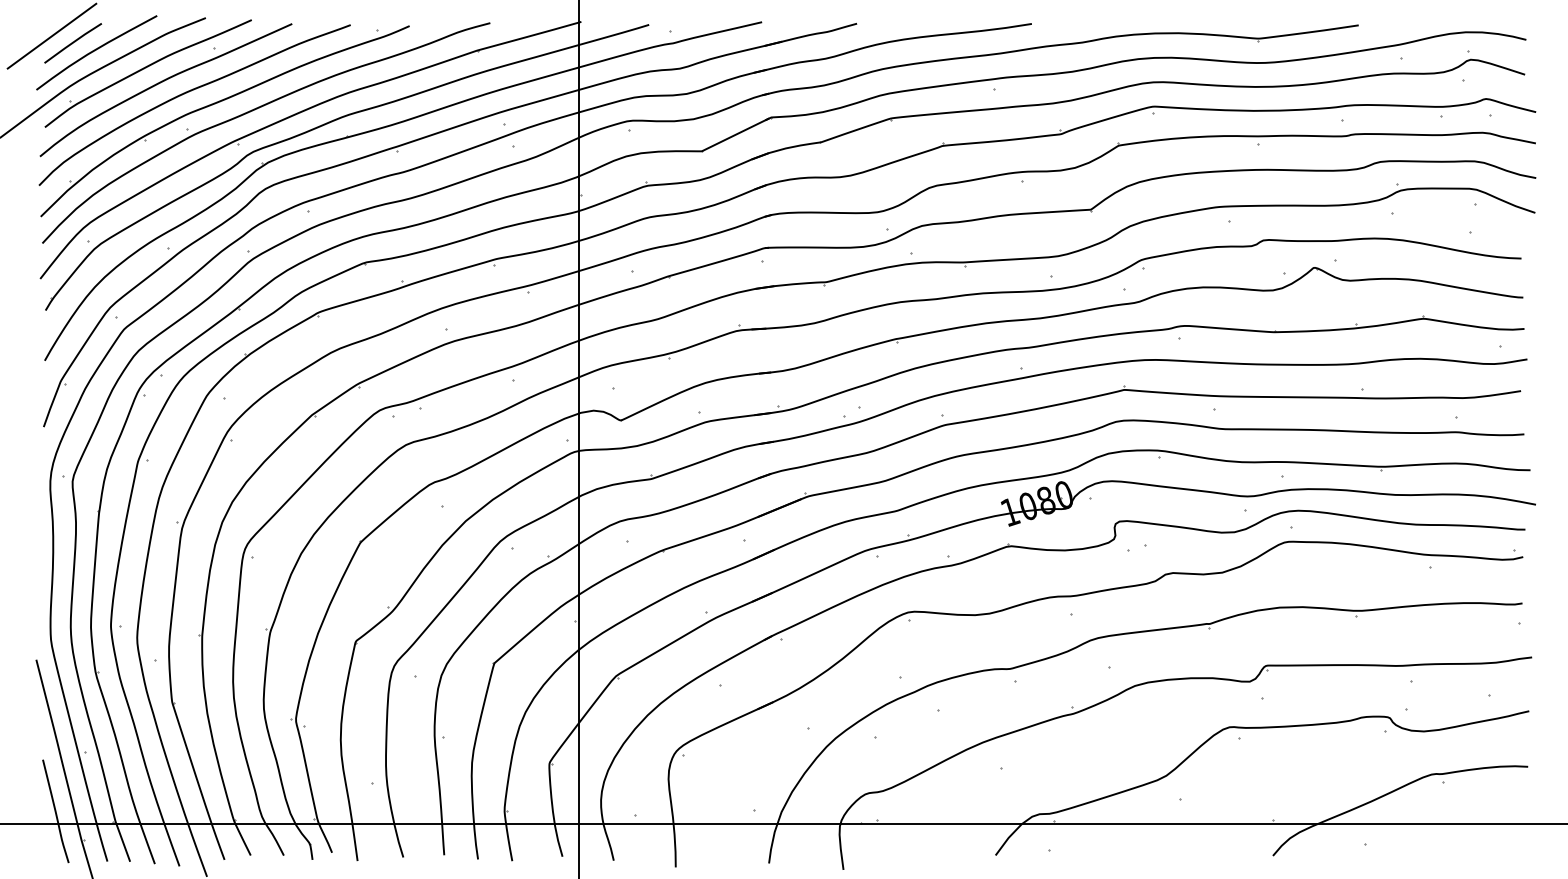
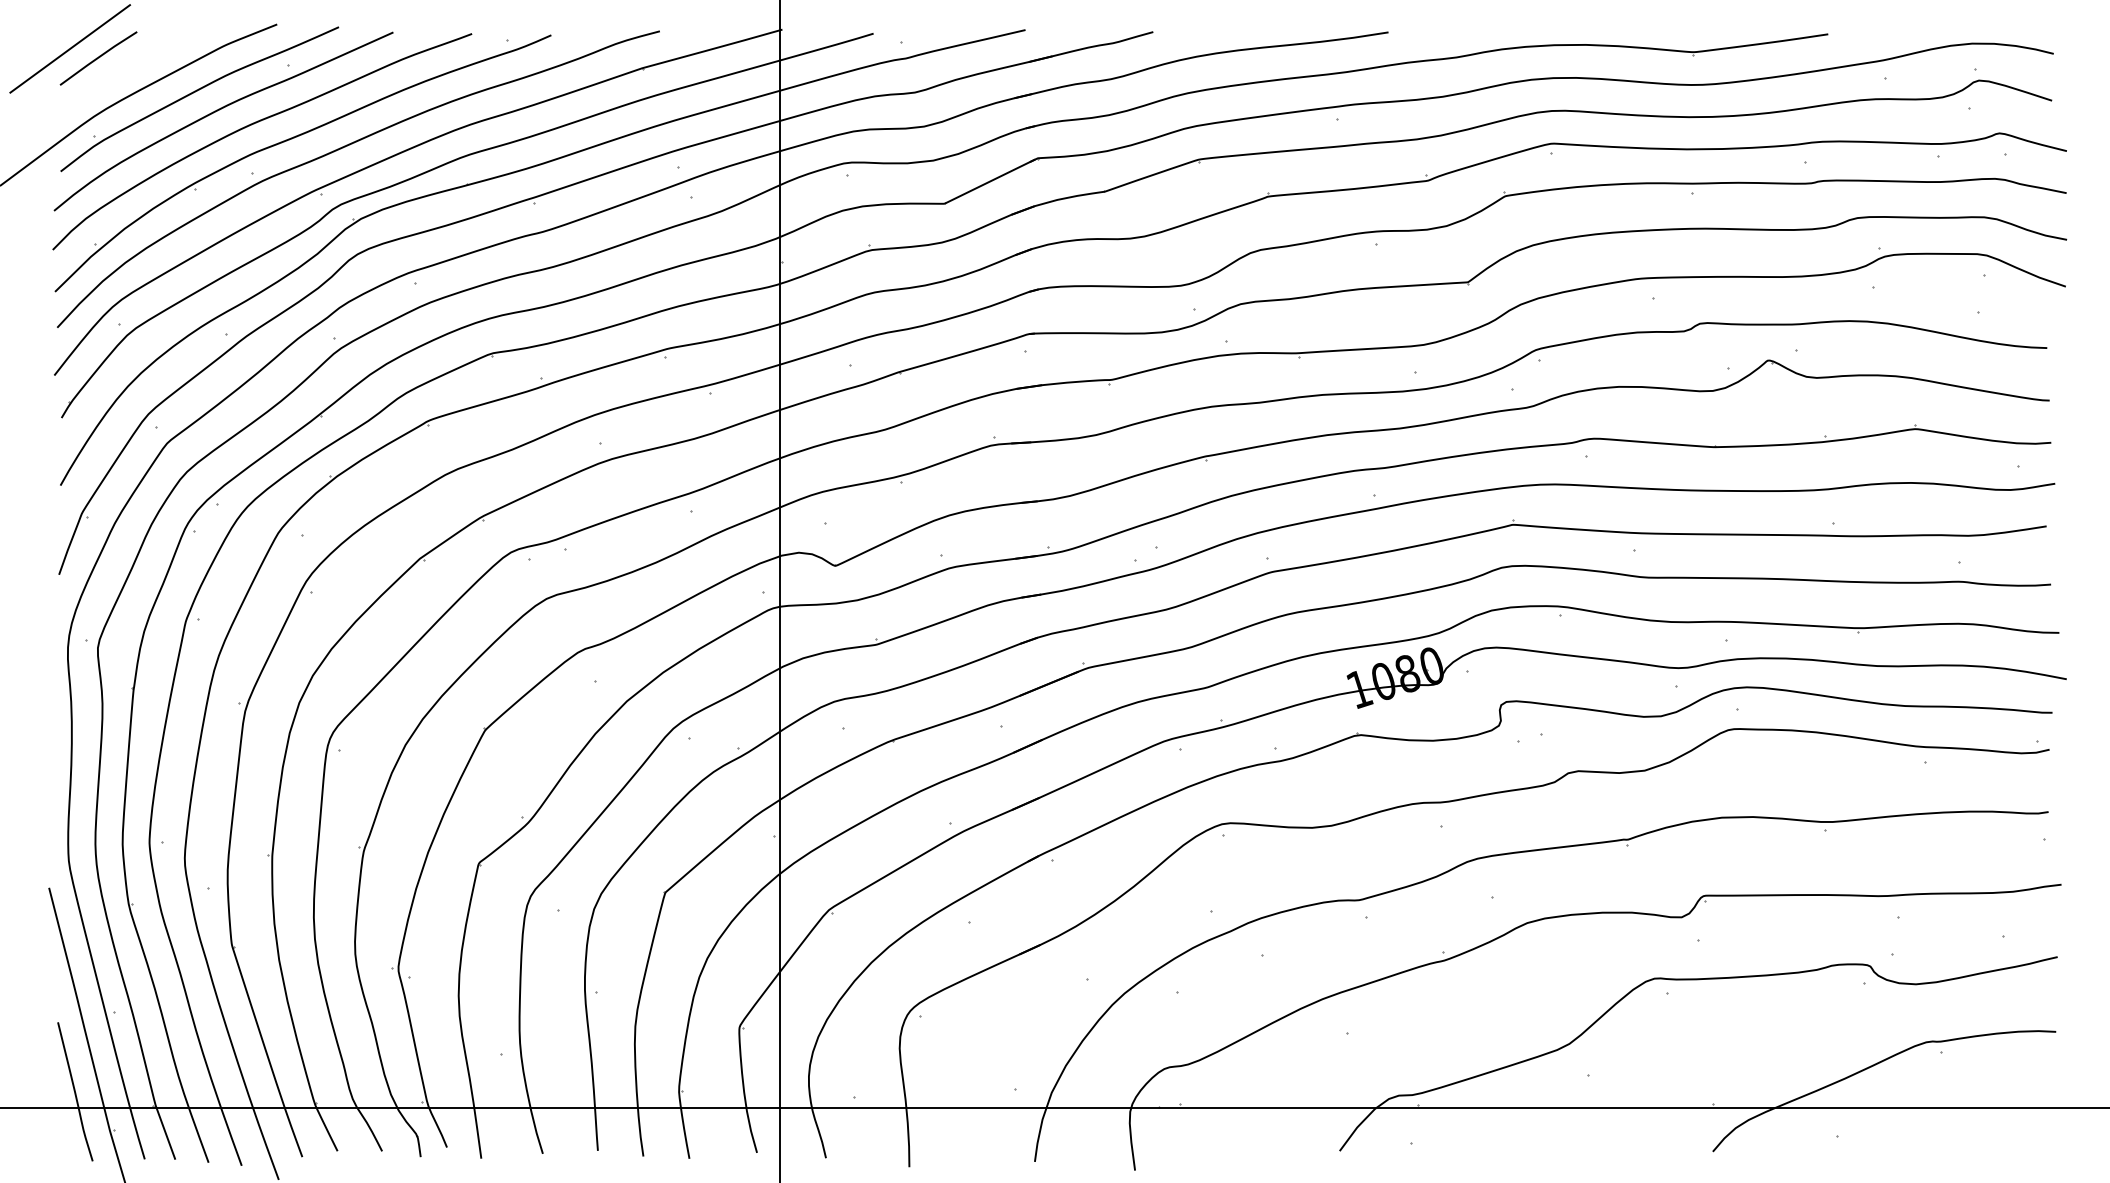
curve: (96, 50) -> (130, 68), removed

